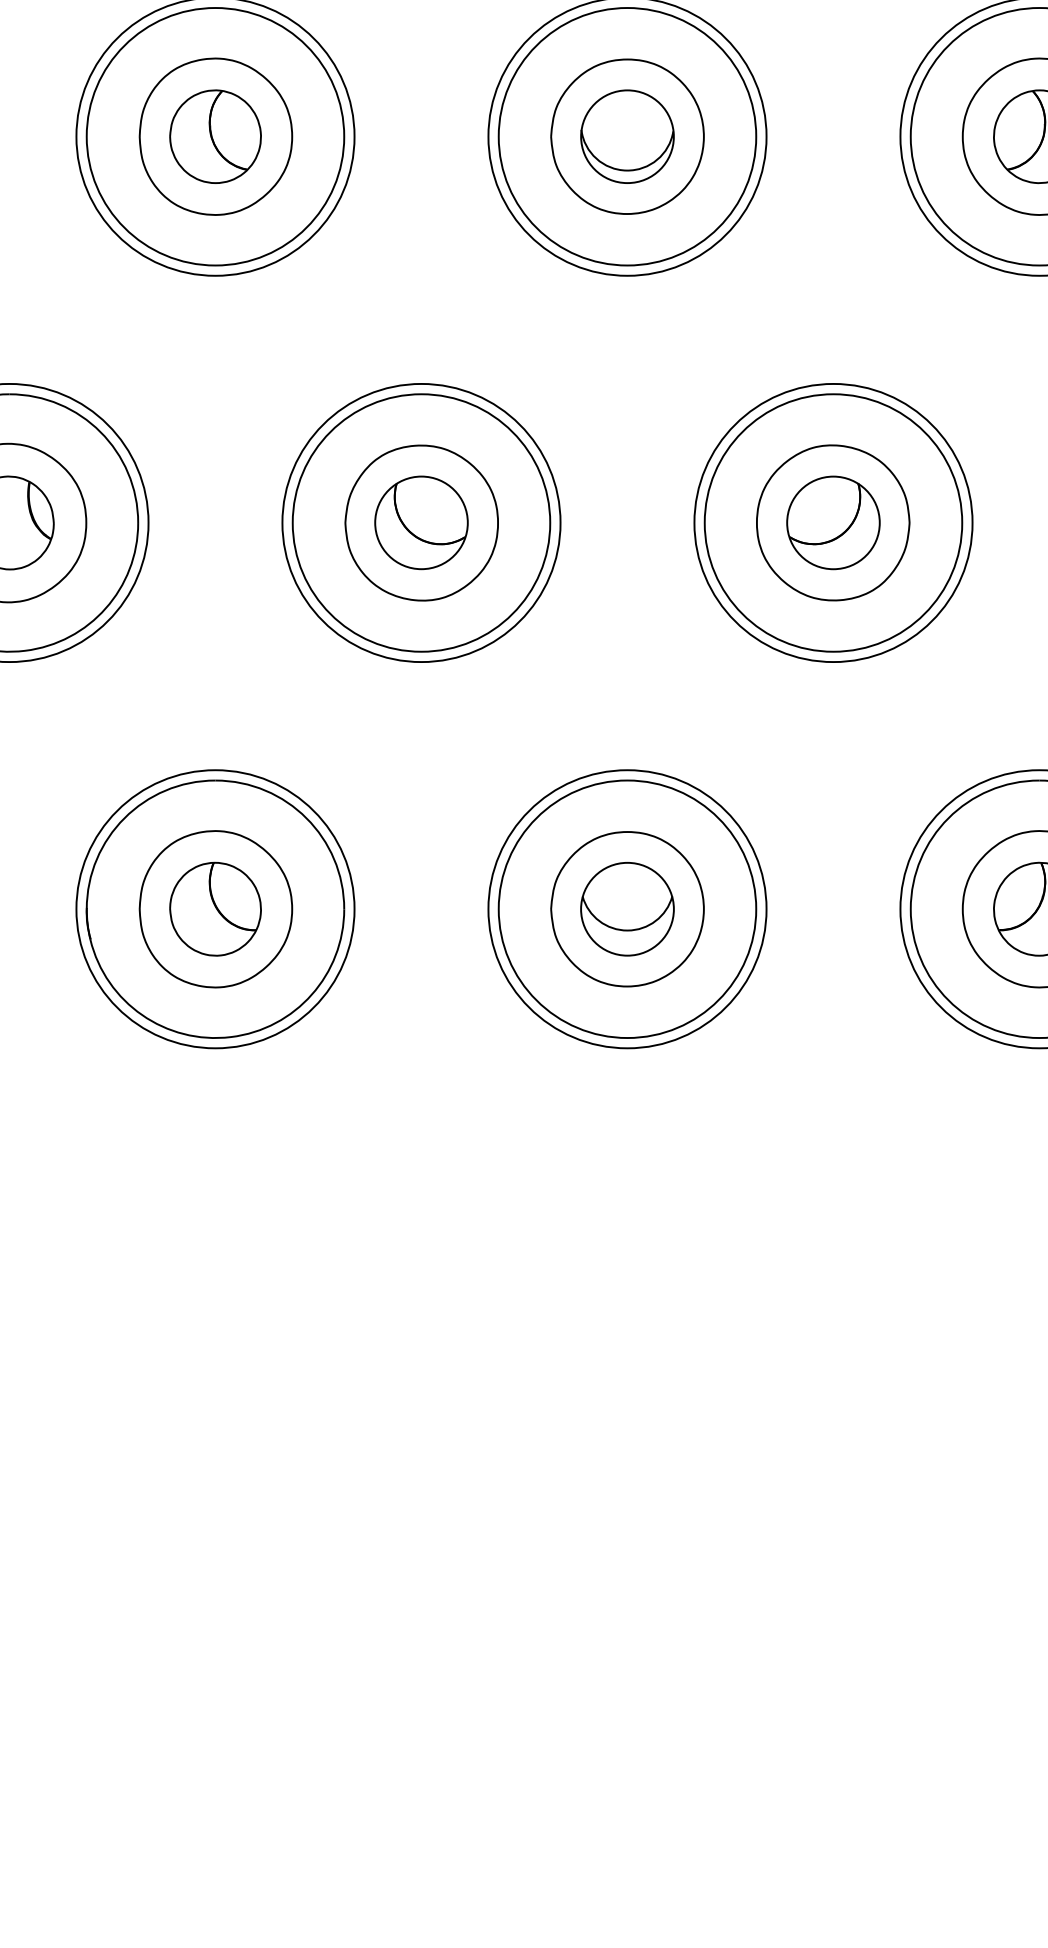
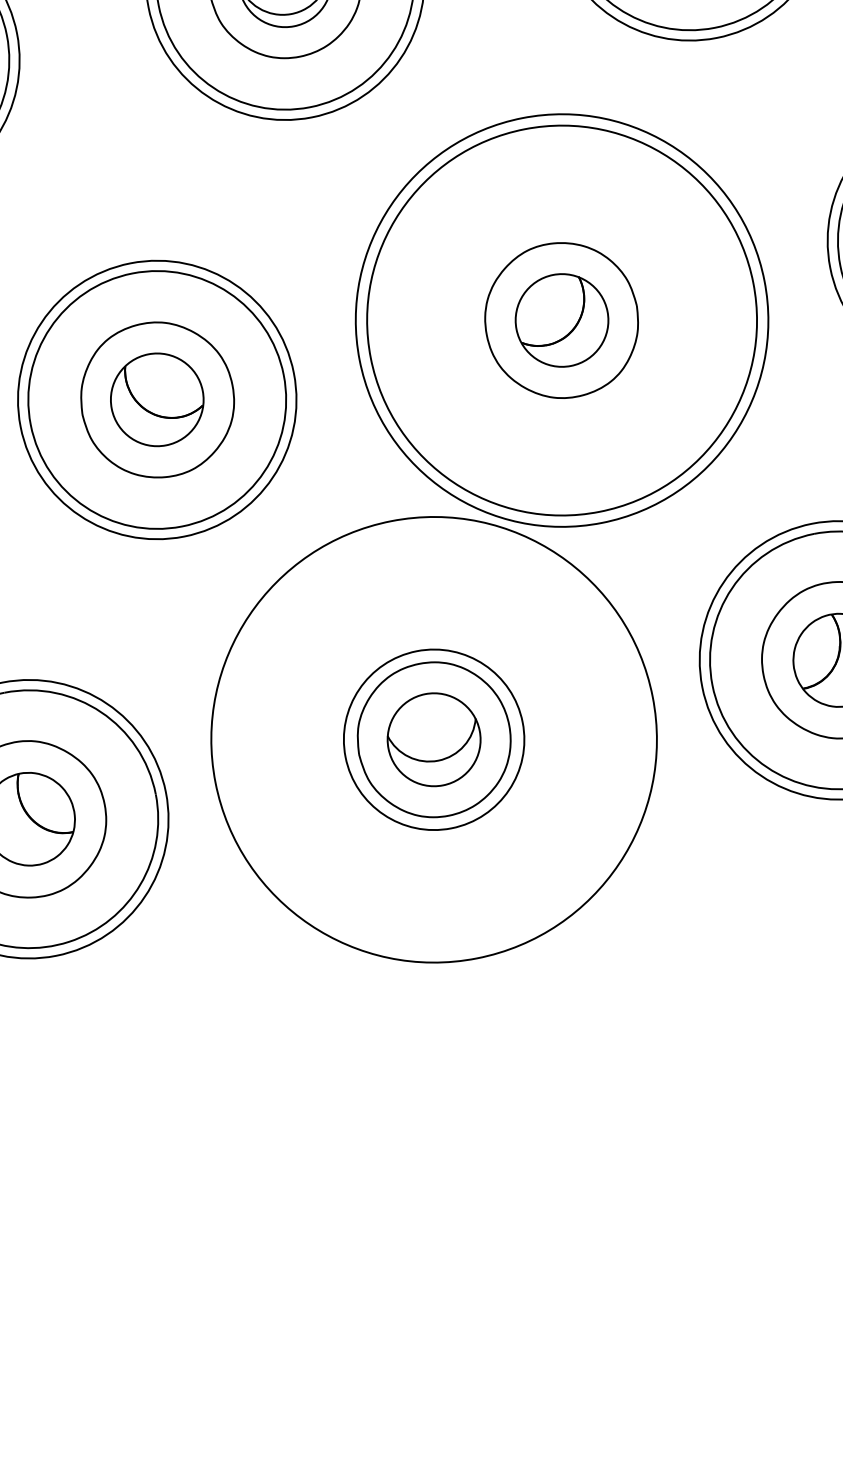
circle: (833, 522) -> (561, 320), size x1.4
circle: (833, 522) -> (561, 320), size x1.6
circle: (627, 909) -> (434, 740), size x0.7
circle: (627, 909) -> (434, 740), size x1.6

